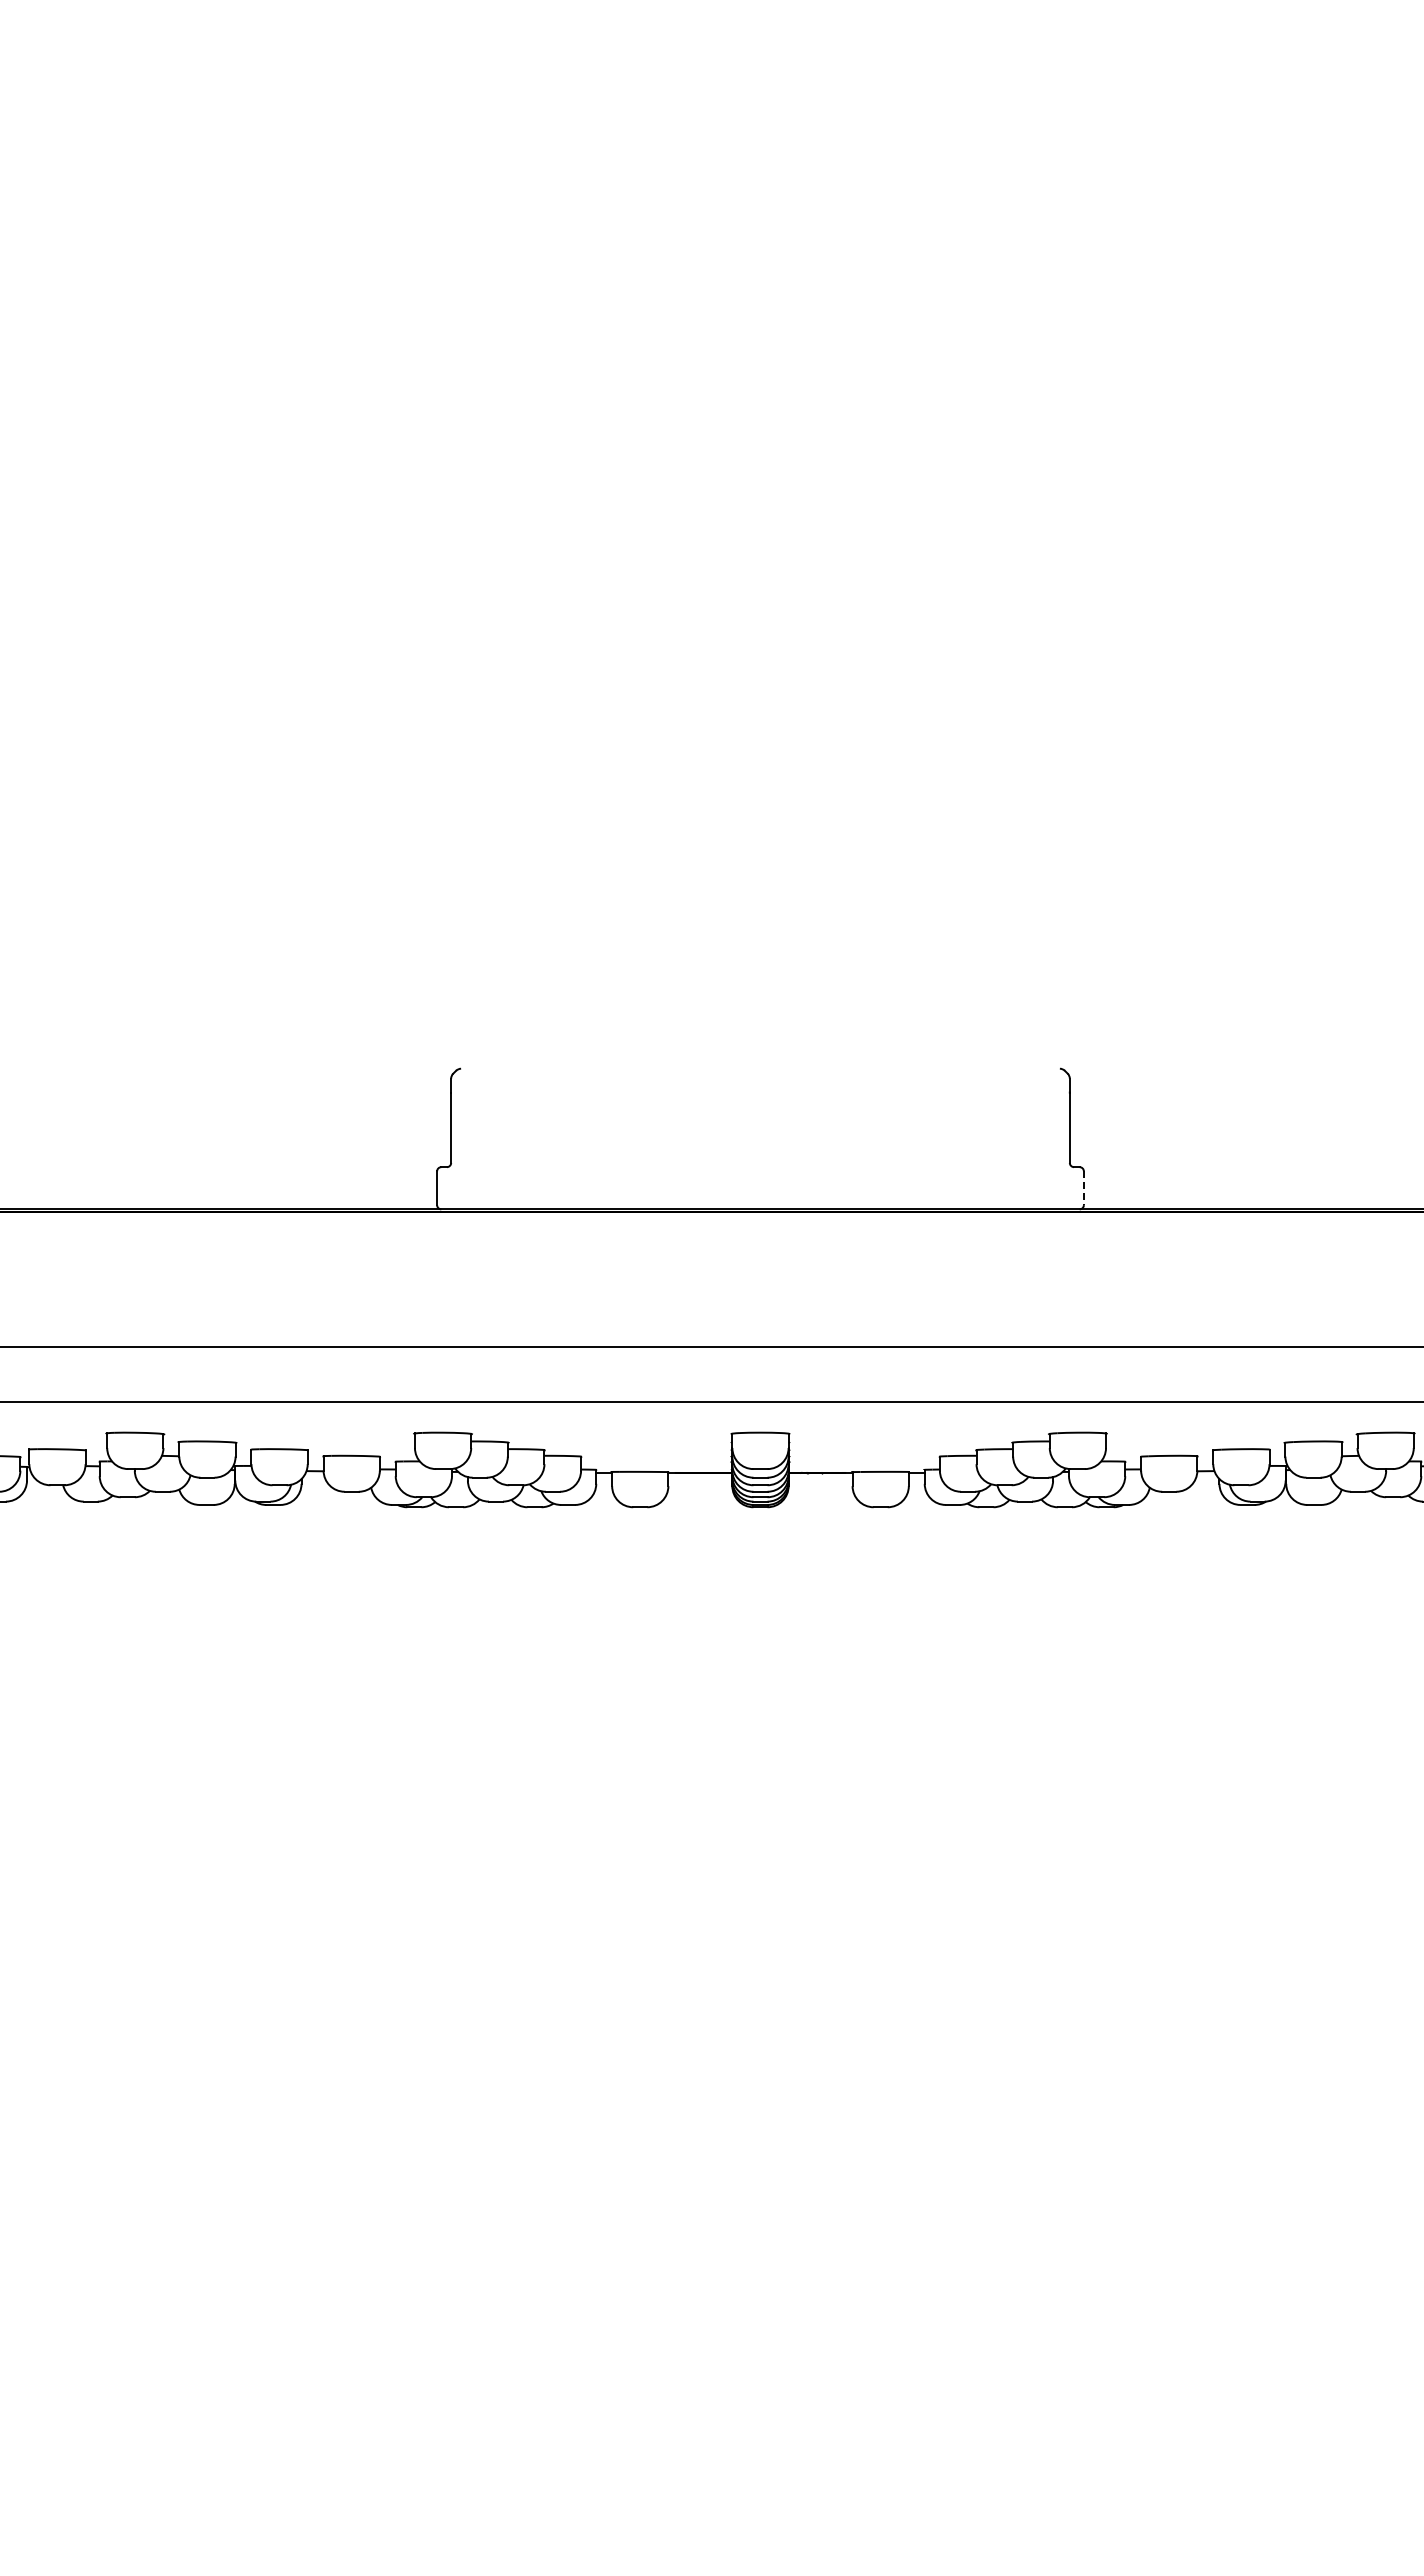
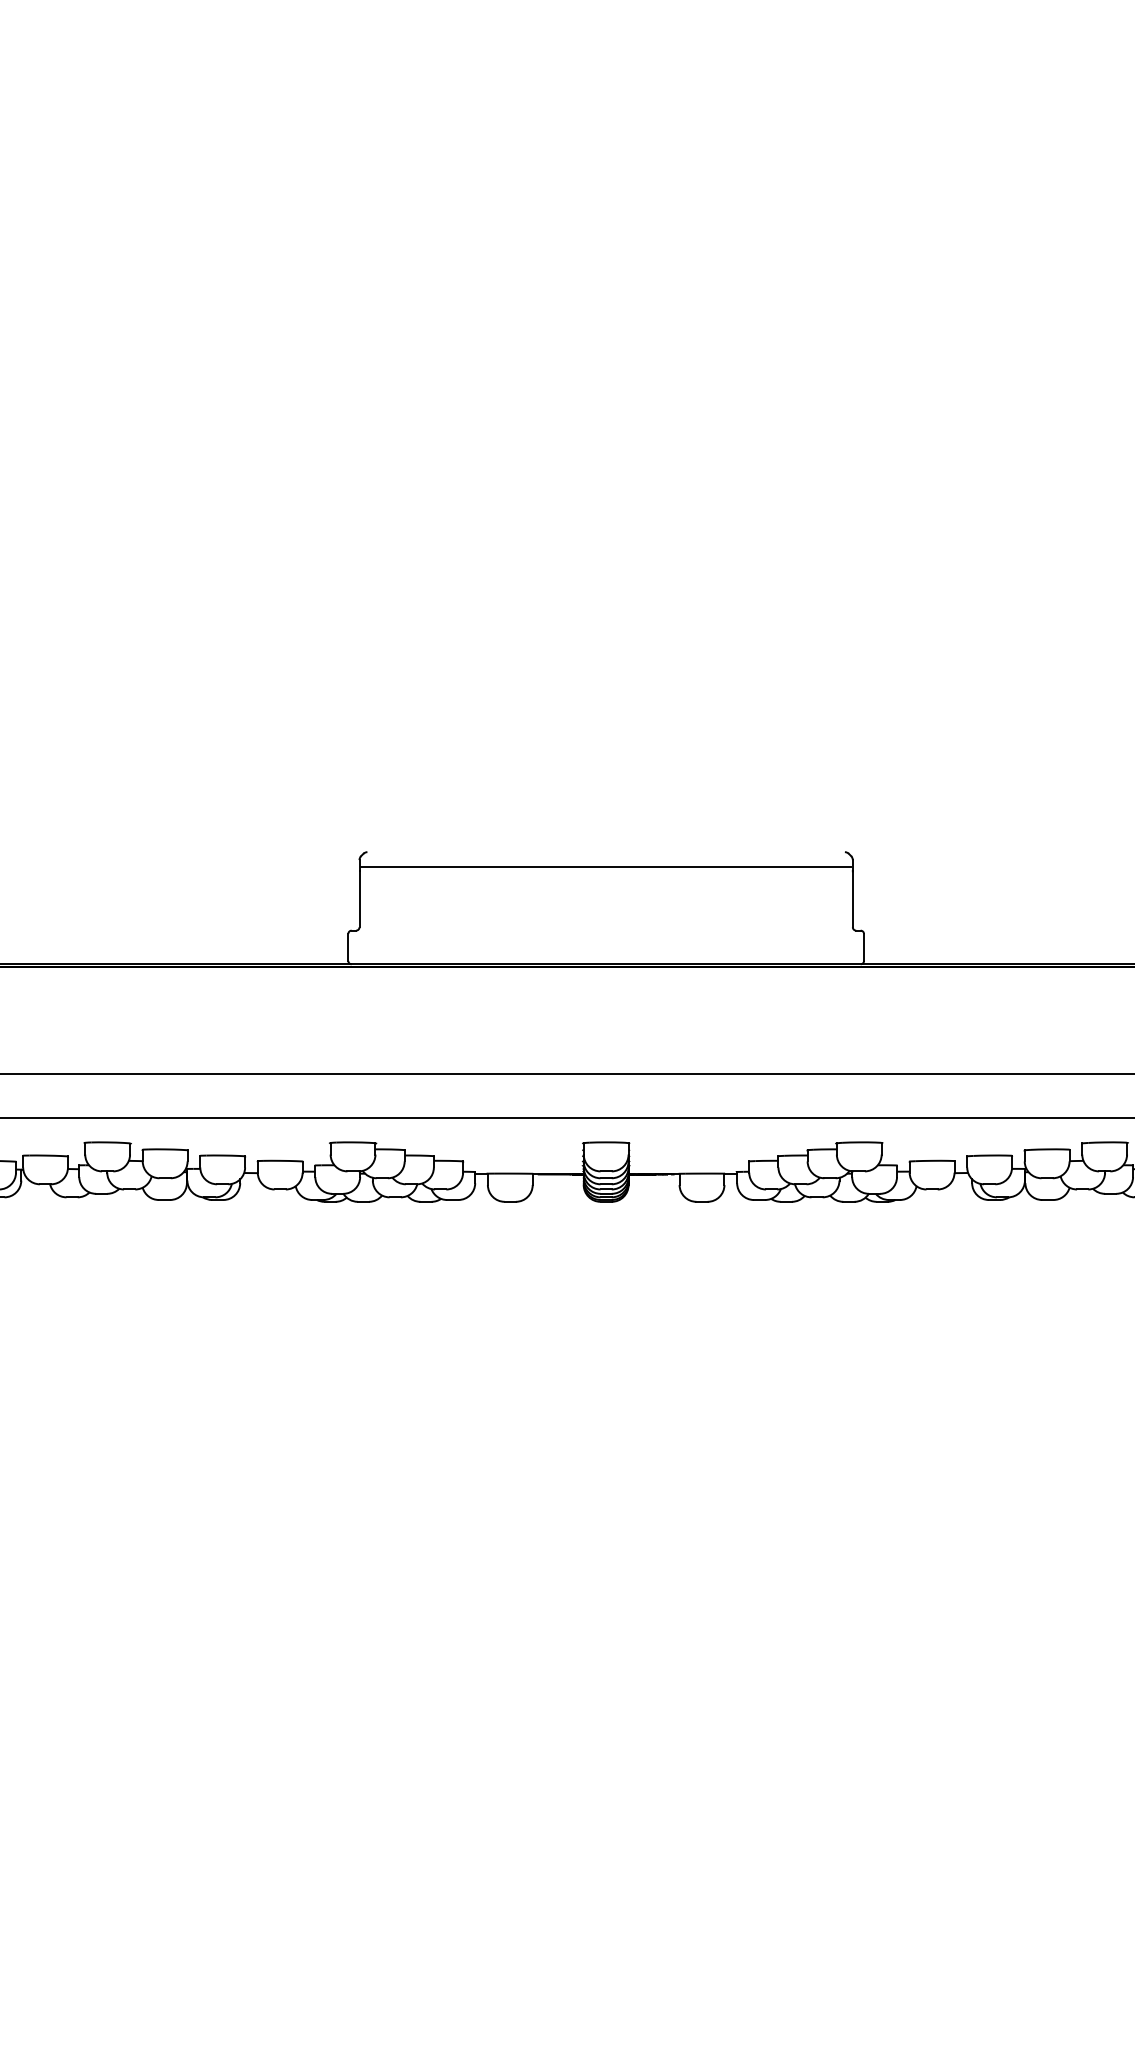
line: (760, 1087) -> (606, 867), added
line: (1083, 1188) -> (863, 947), dashed -> solid

